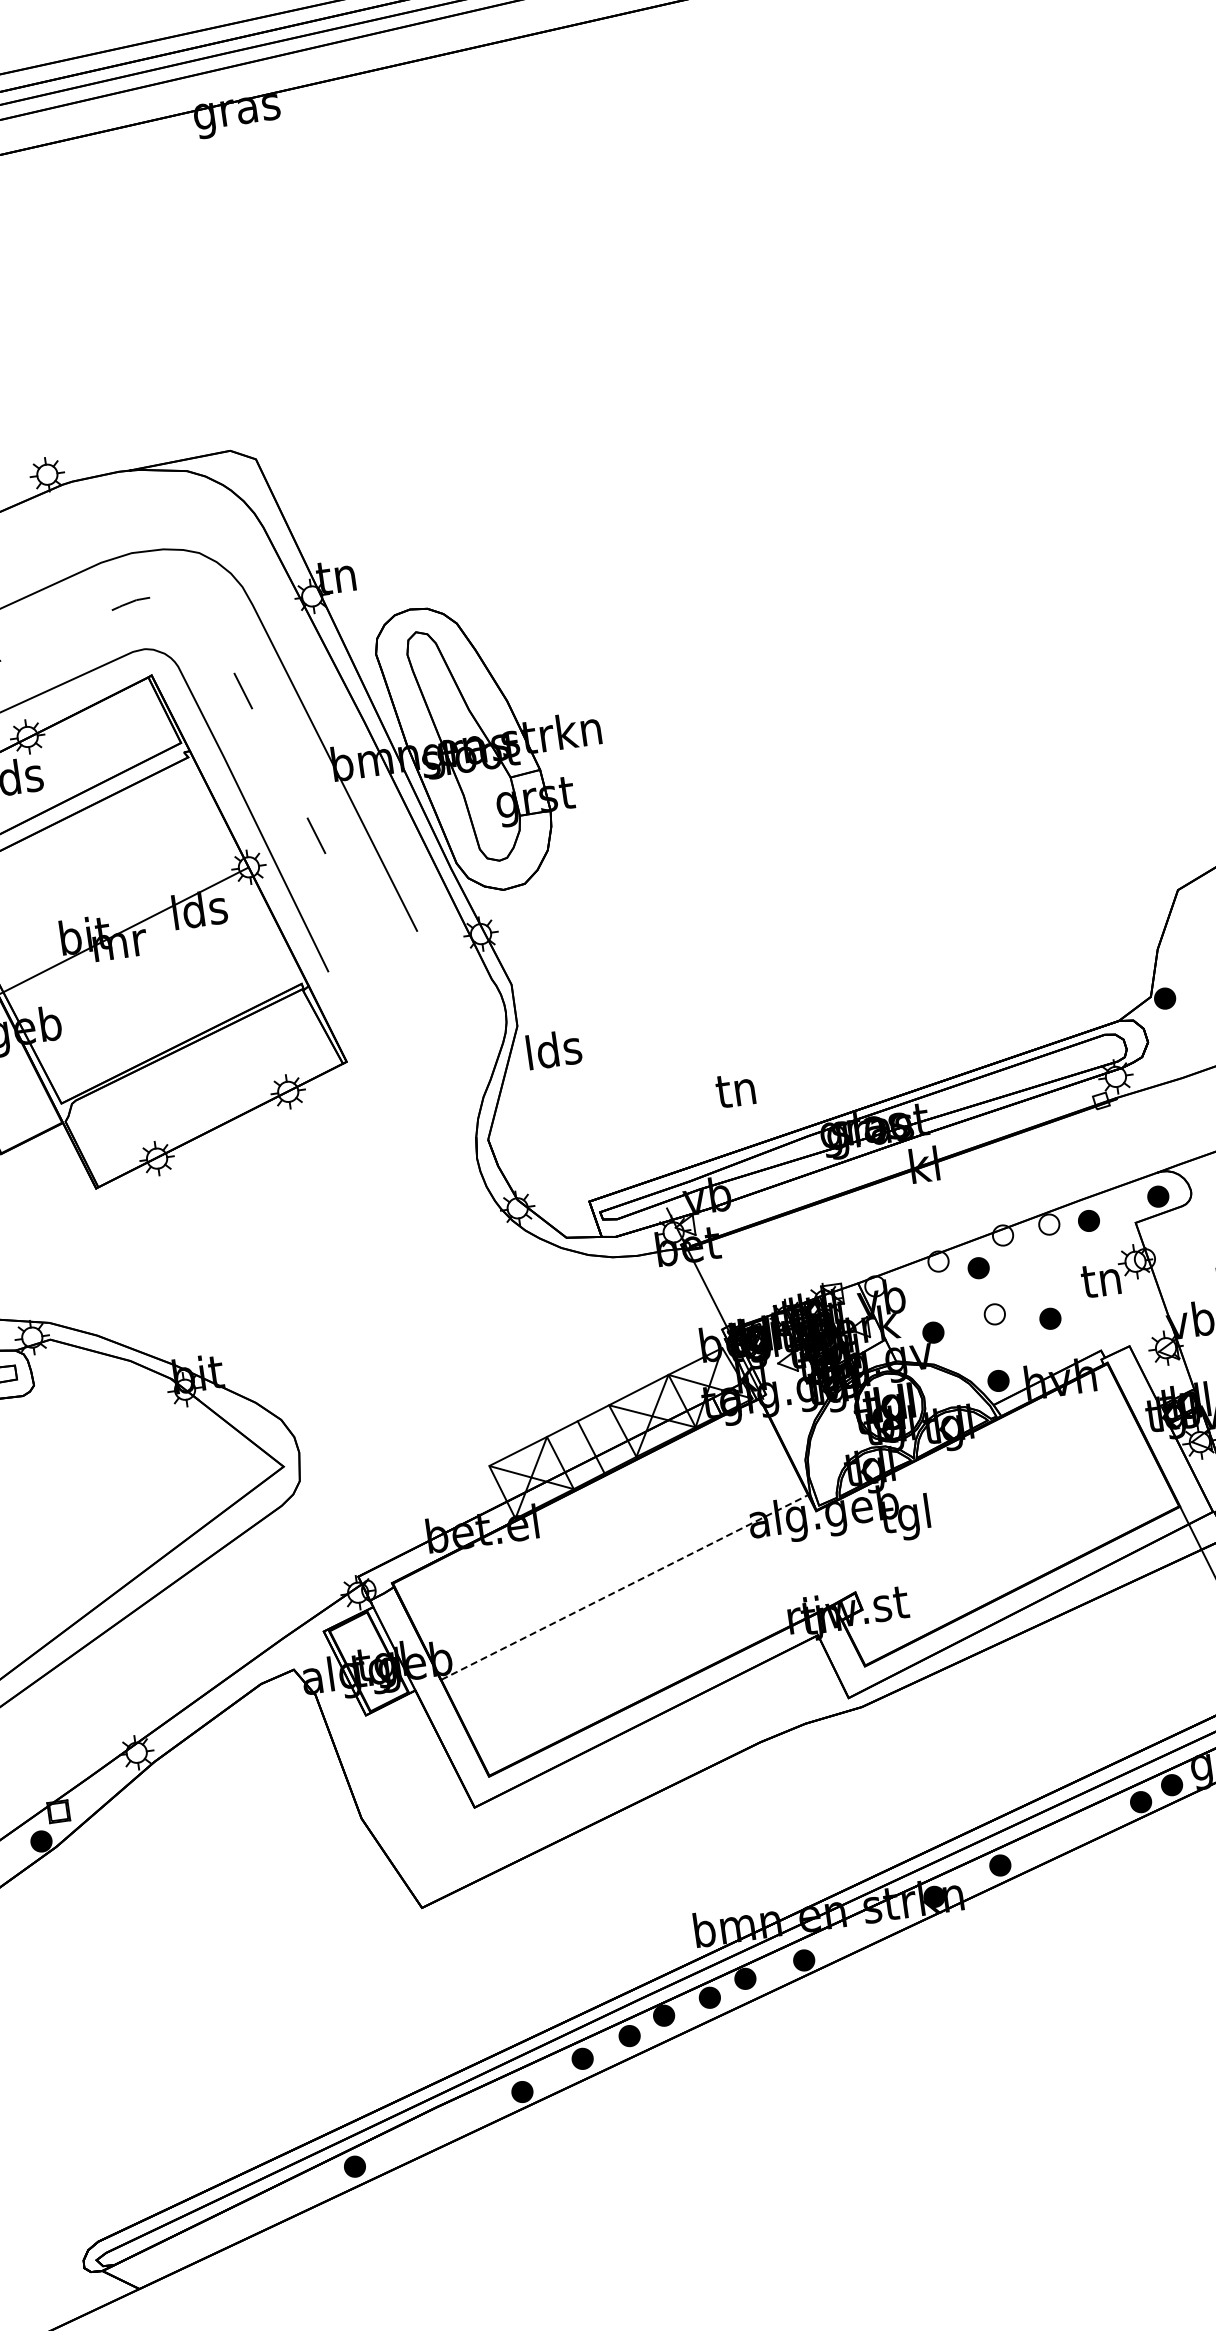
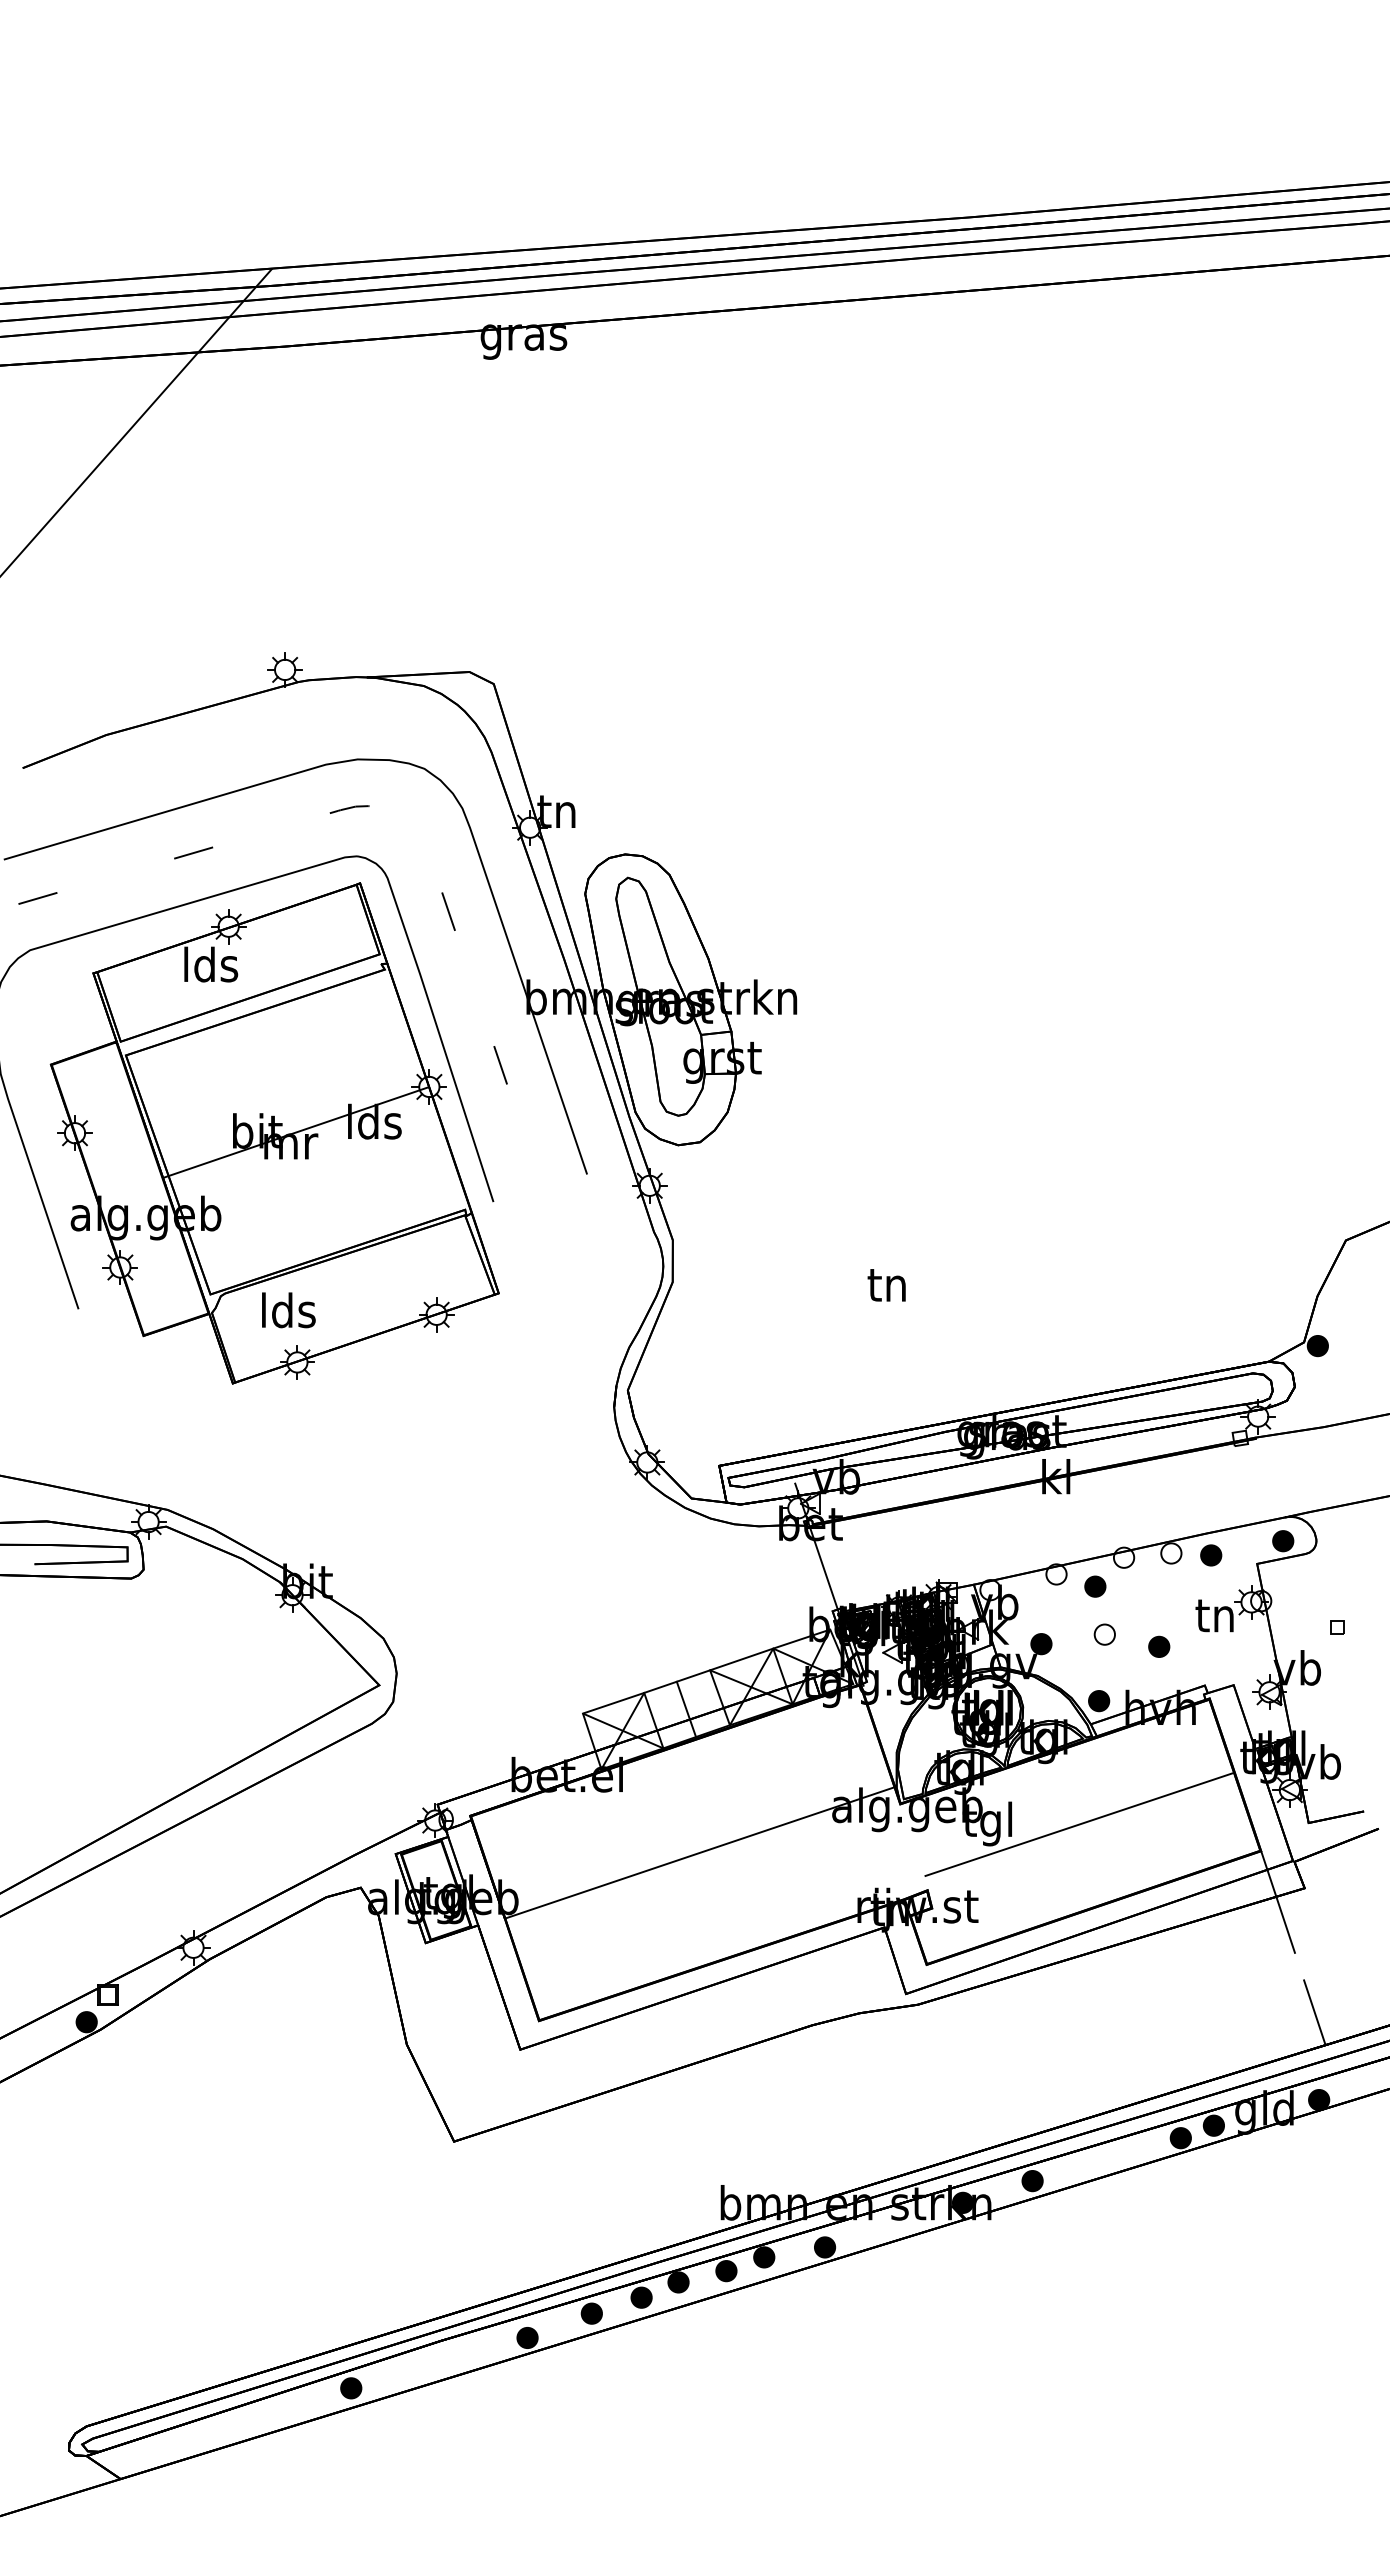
text: (553, 1049) -> (288, 1310), moved
text: (735, 1090) -> (886, 1285), moved
line: (996, 1504) -> (1079, 1823), added
line: (625, 1587) -> (700, 1852), dashed -> solid

